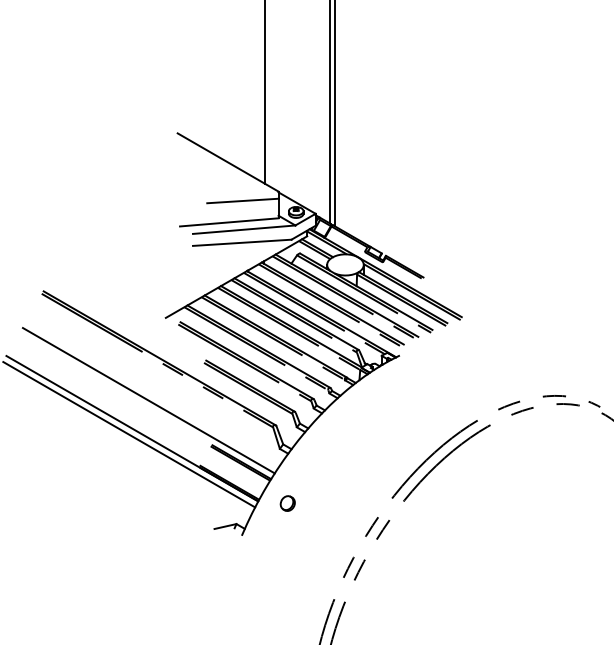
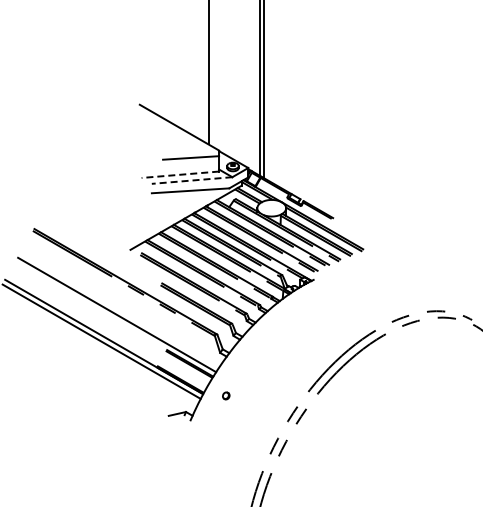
line: (229, 222) -> (180, 174), solid -> dashed
line: (243, 229) -> (191, 180), solid -> dashed
part: (286, 503) -> (225, 395), size x0.6

